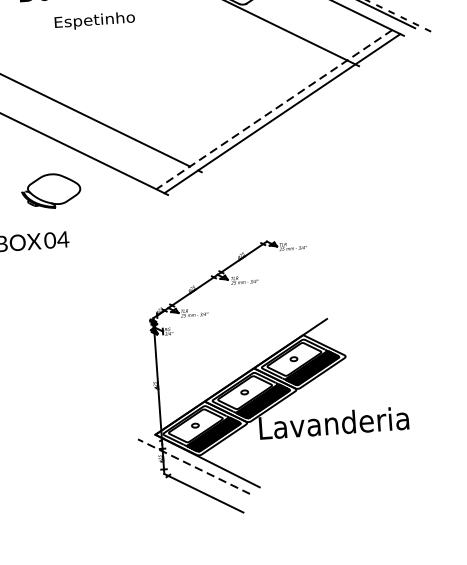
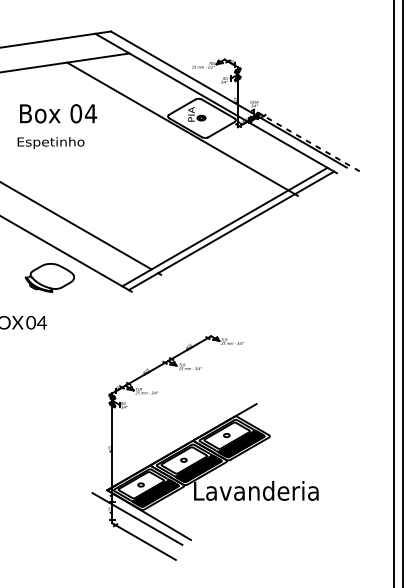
text: (94, 20) -> (50, 142), moved
line: (273, 110) -> (224, 227), dashed -> solid
part: (50, 190) -> (49, 277), moved
line: (193, 466) -> (137, 518), dashed -> solid

